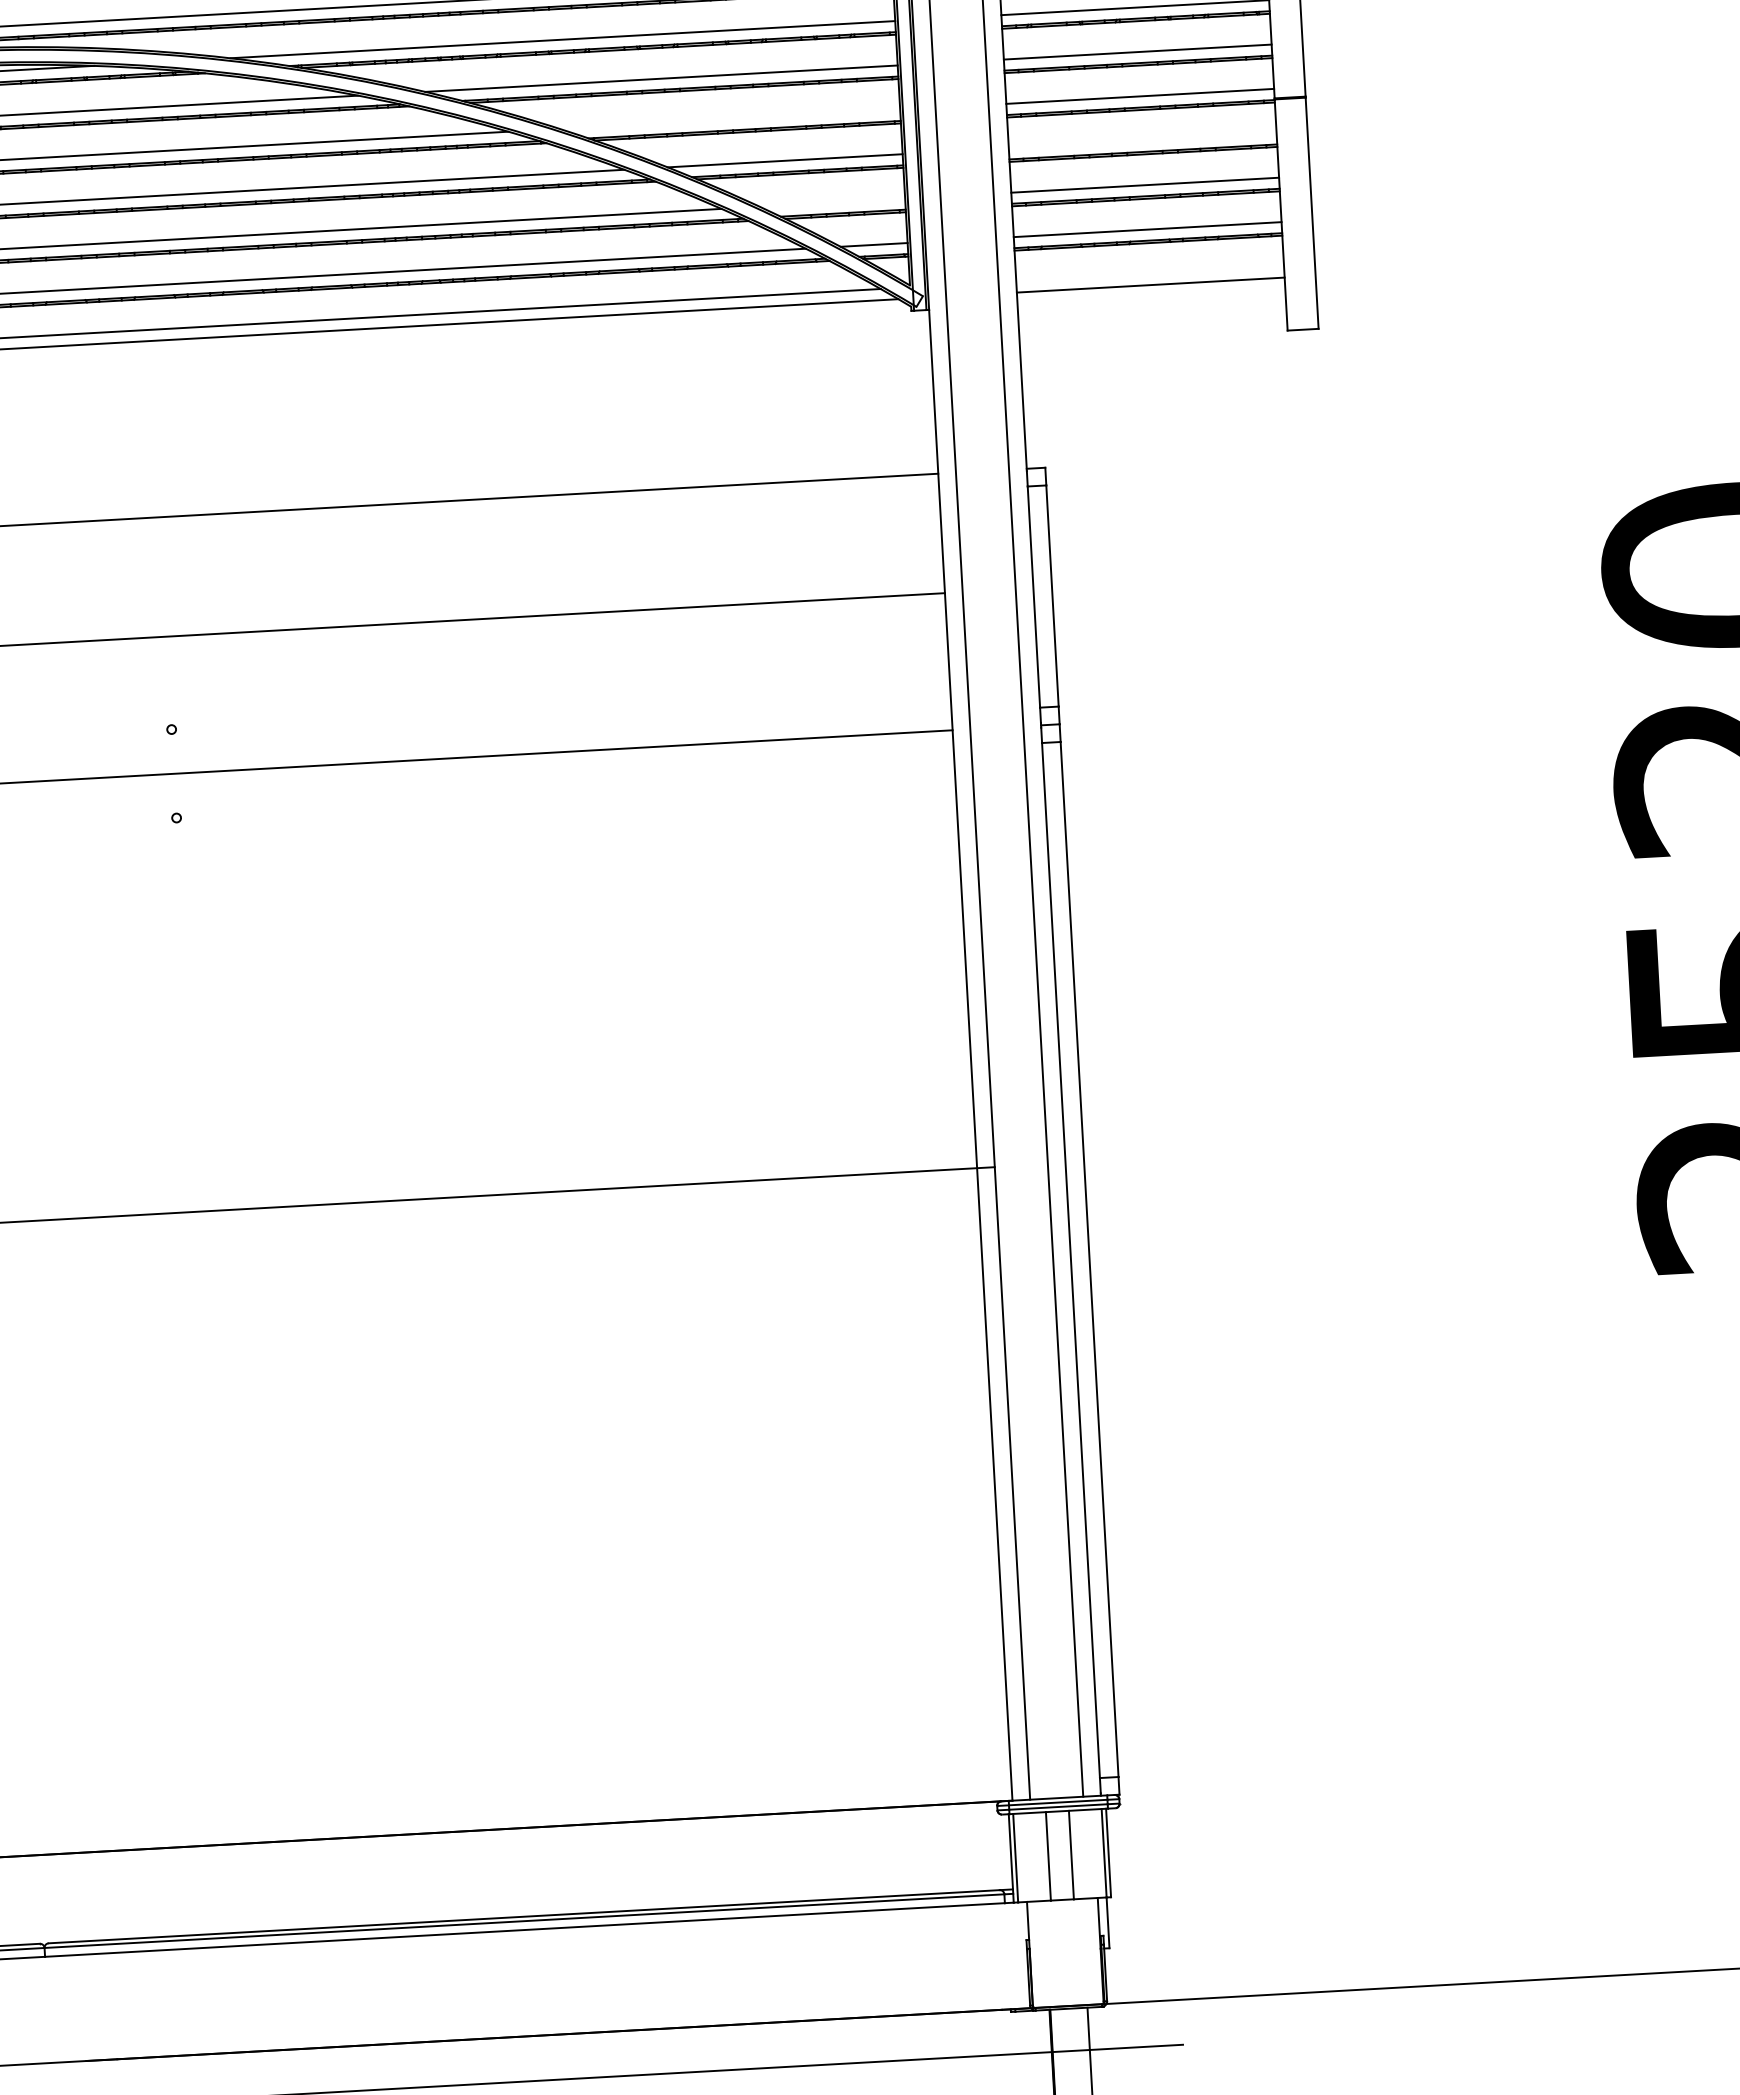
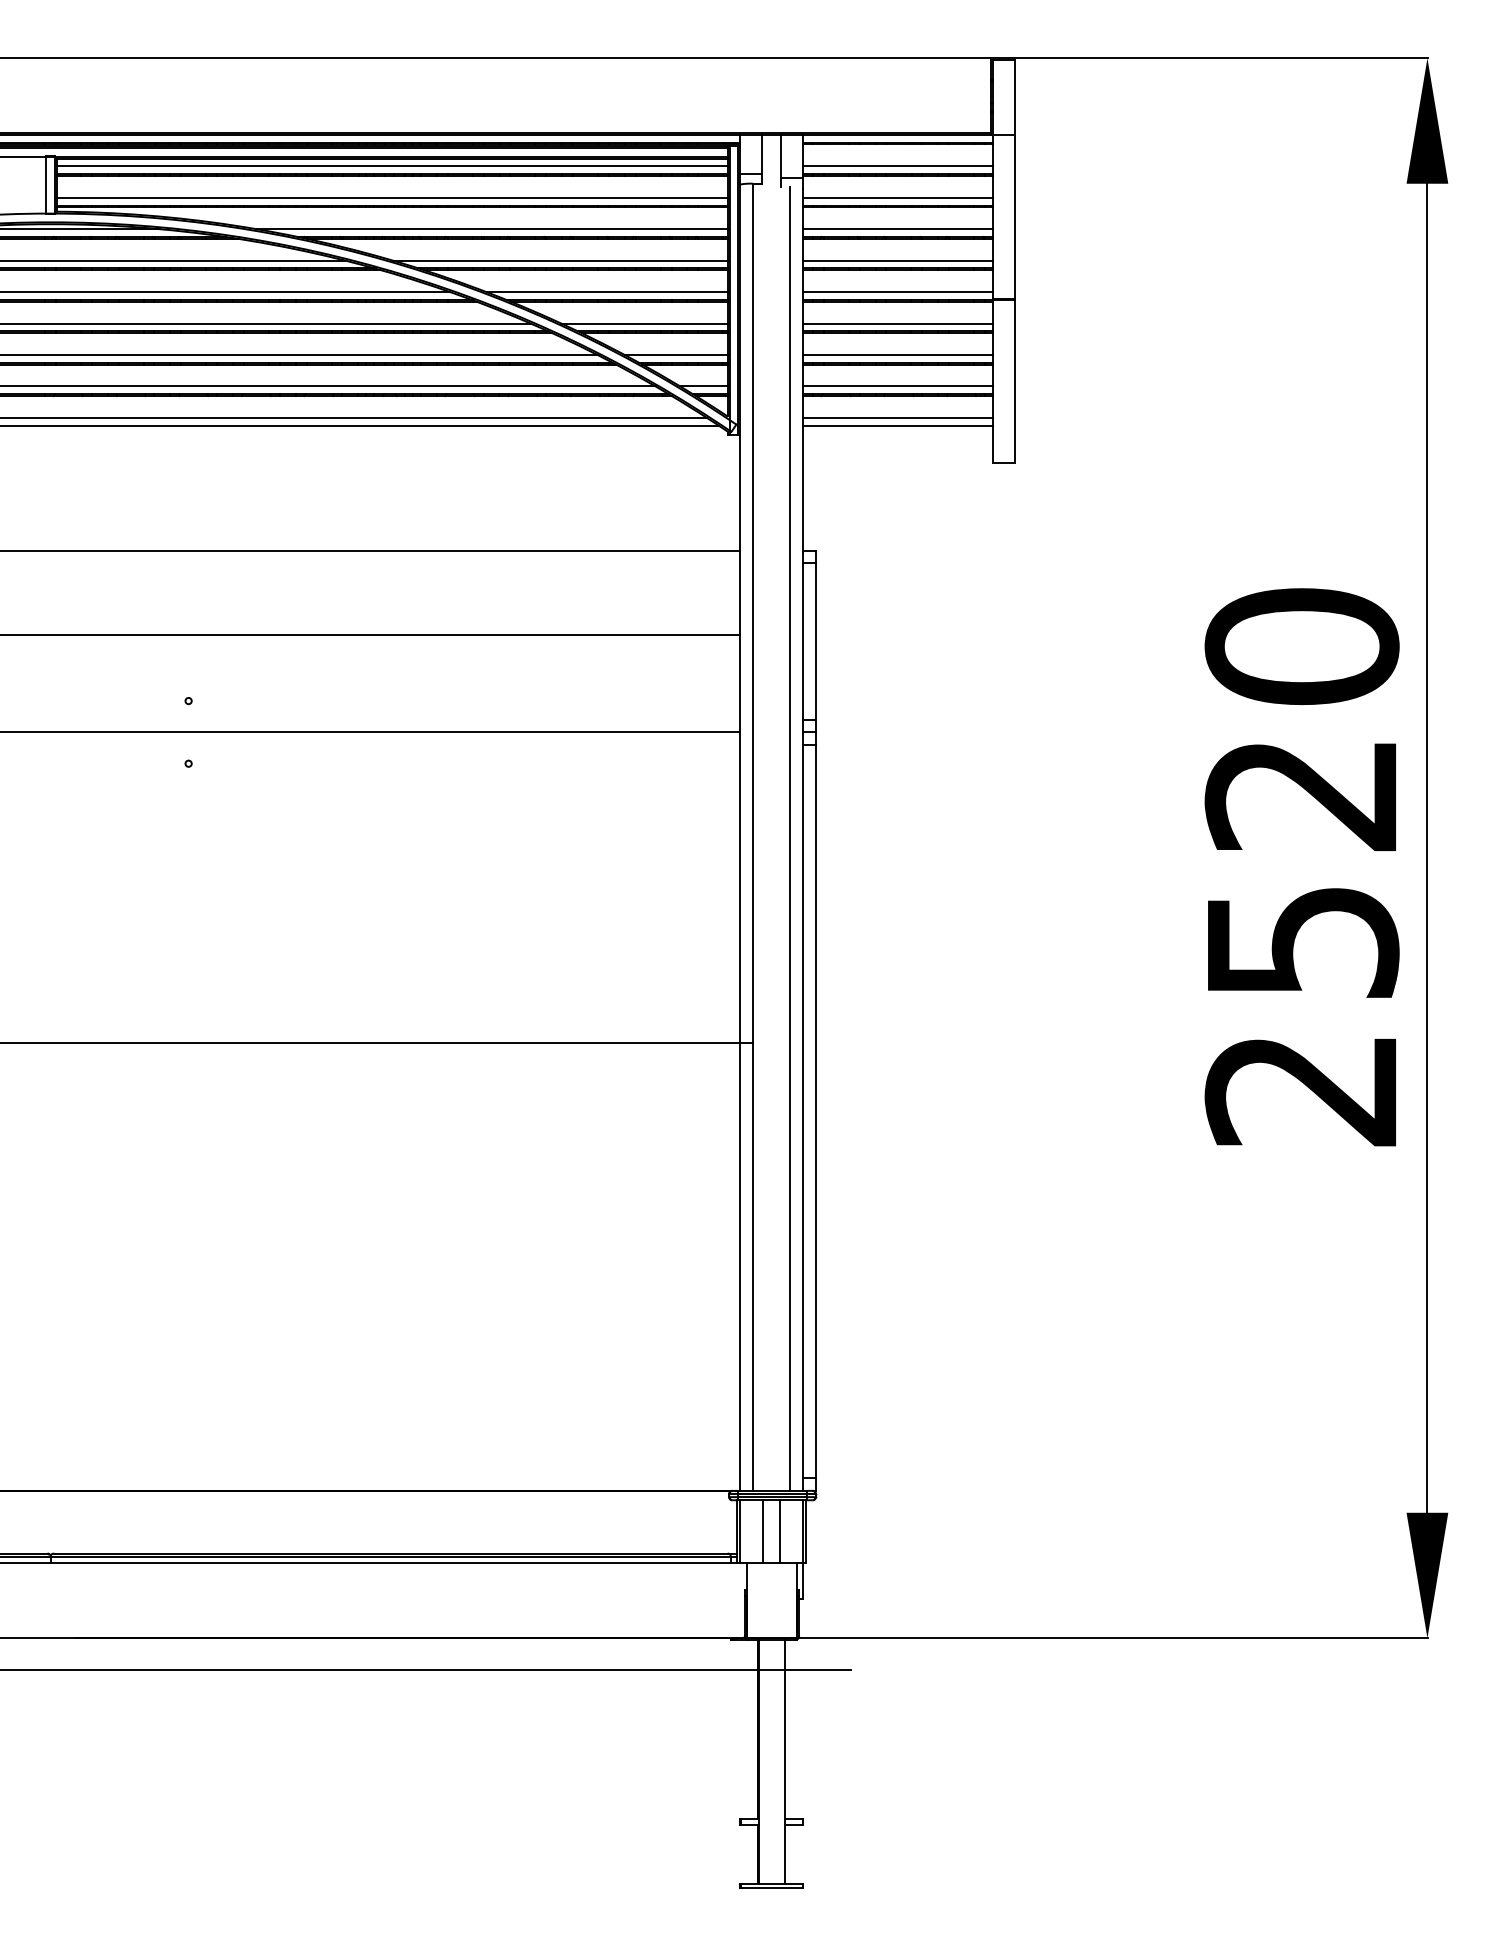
line: (729, 120) -> (606, 292), added
line: (1142, 140) -> (897, 323), added
line: (831, 202) -> (675, 354), added
line: (1149, 273) -> (897, 417), added

